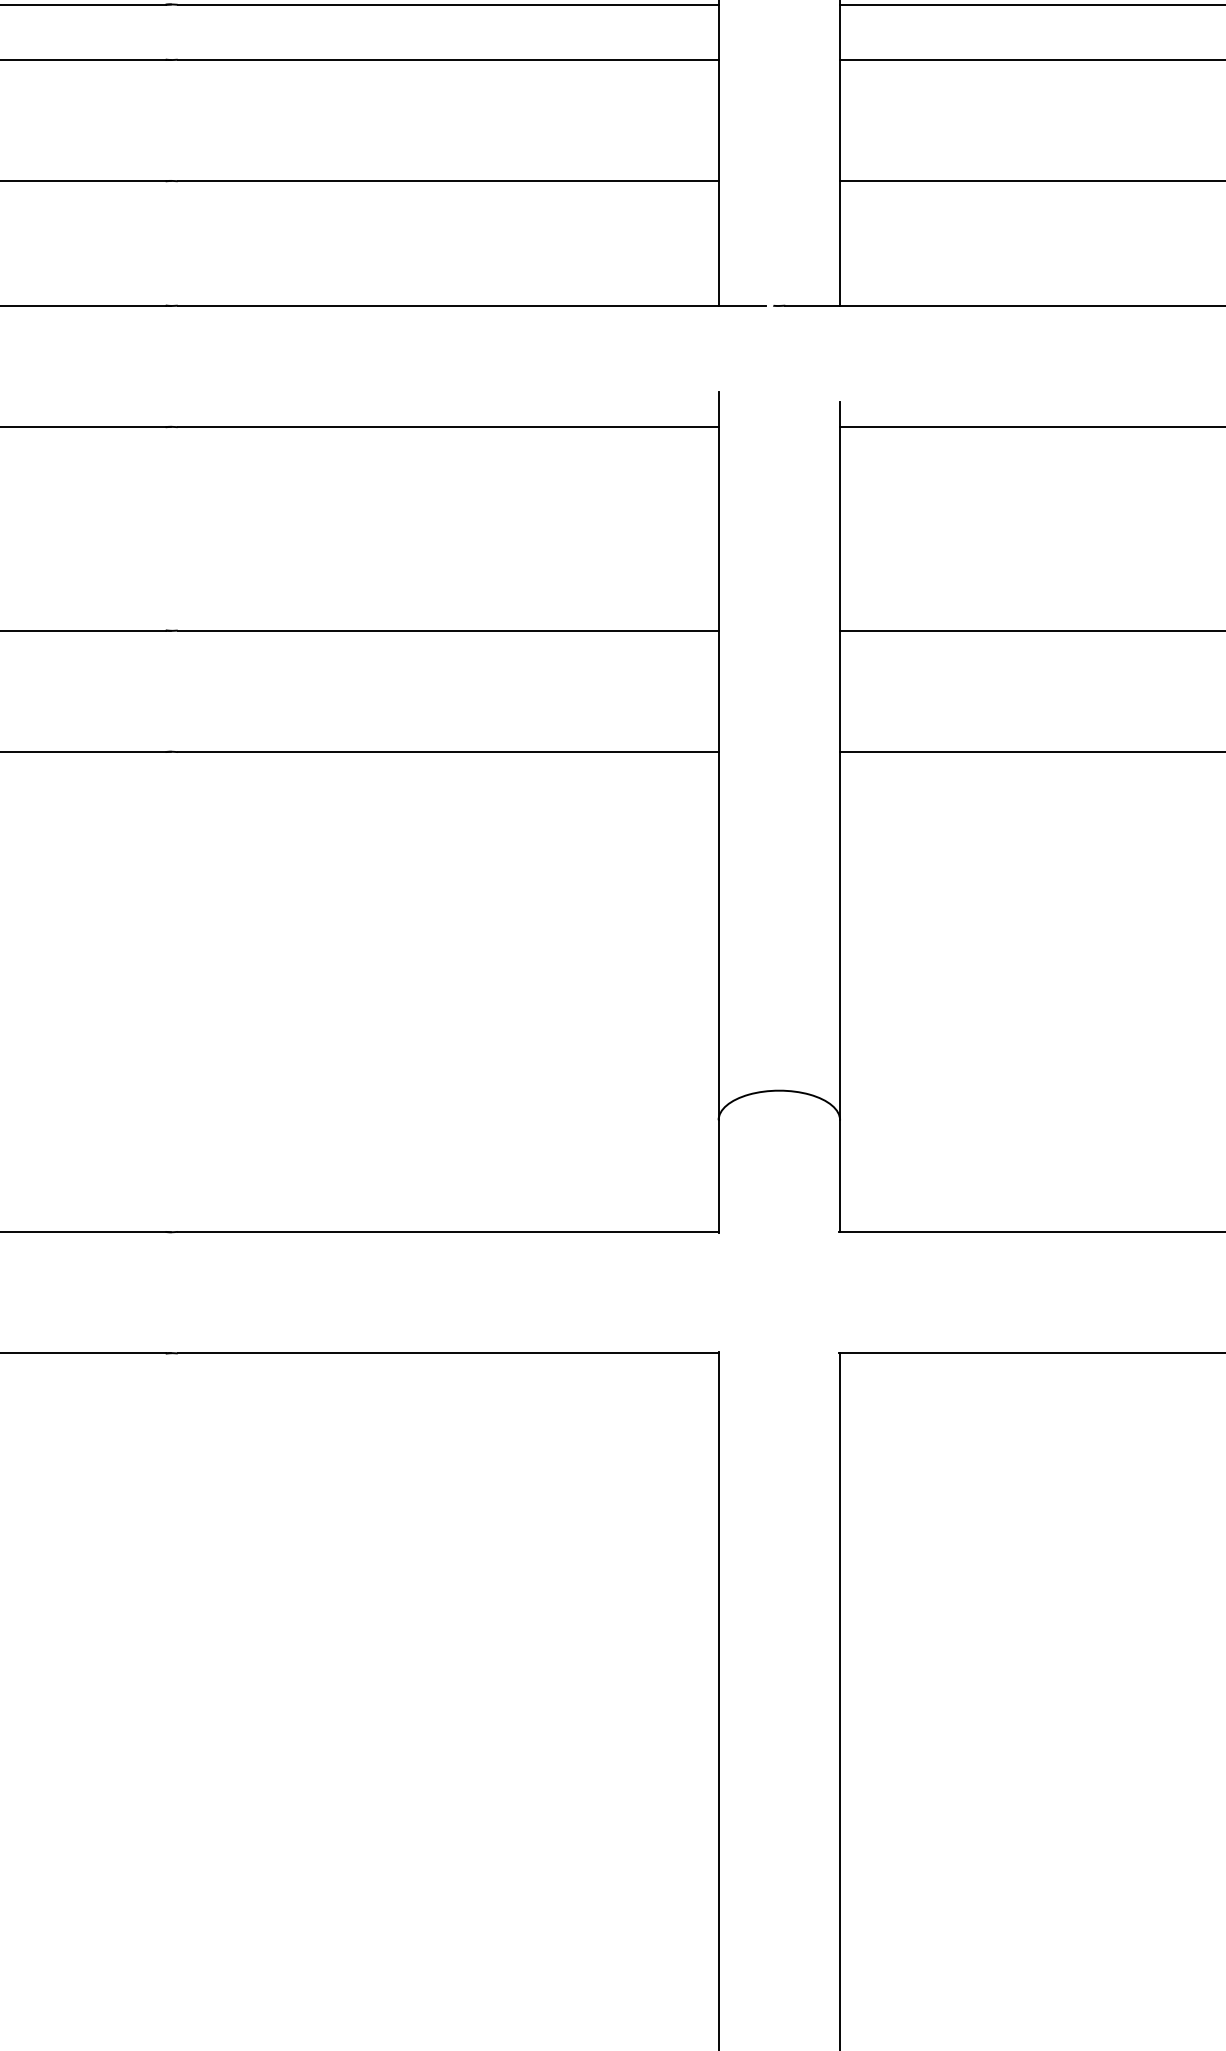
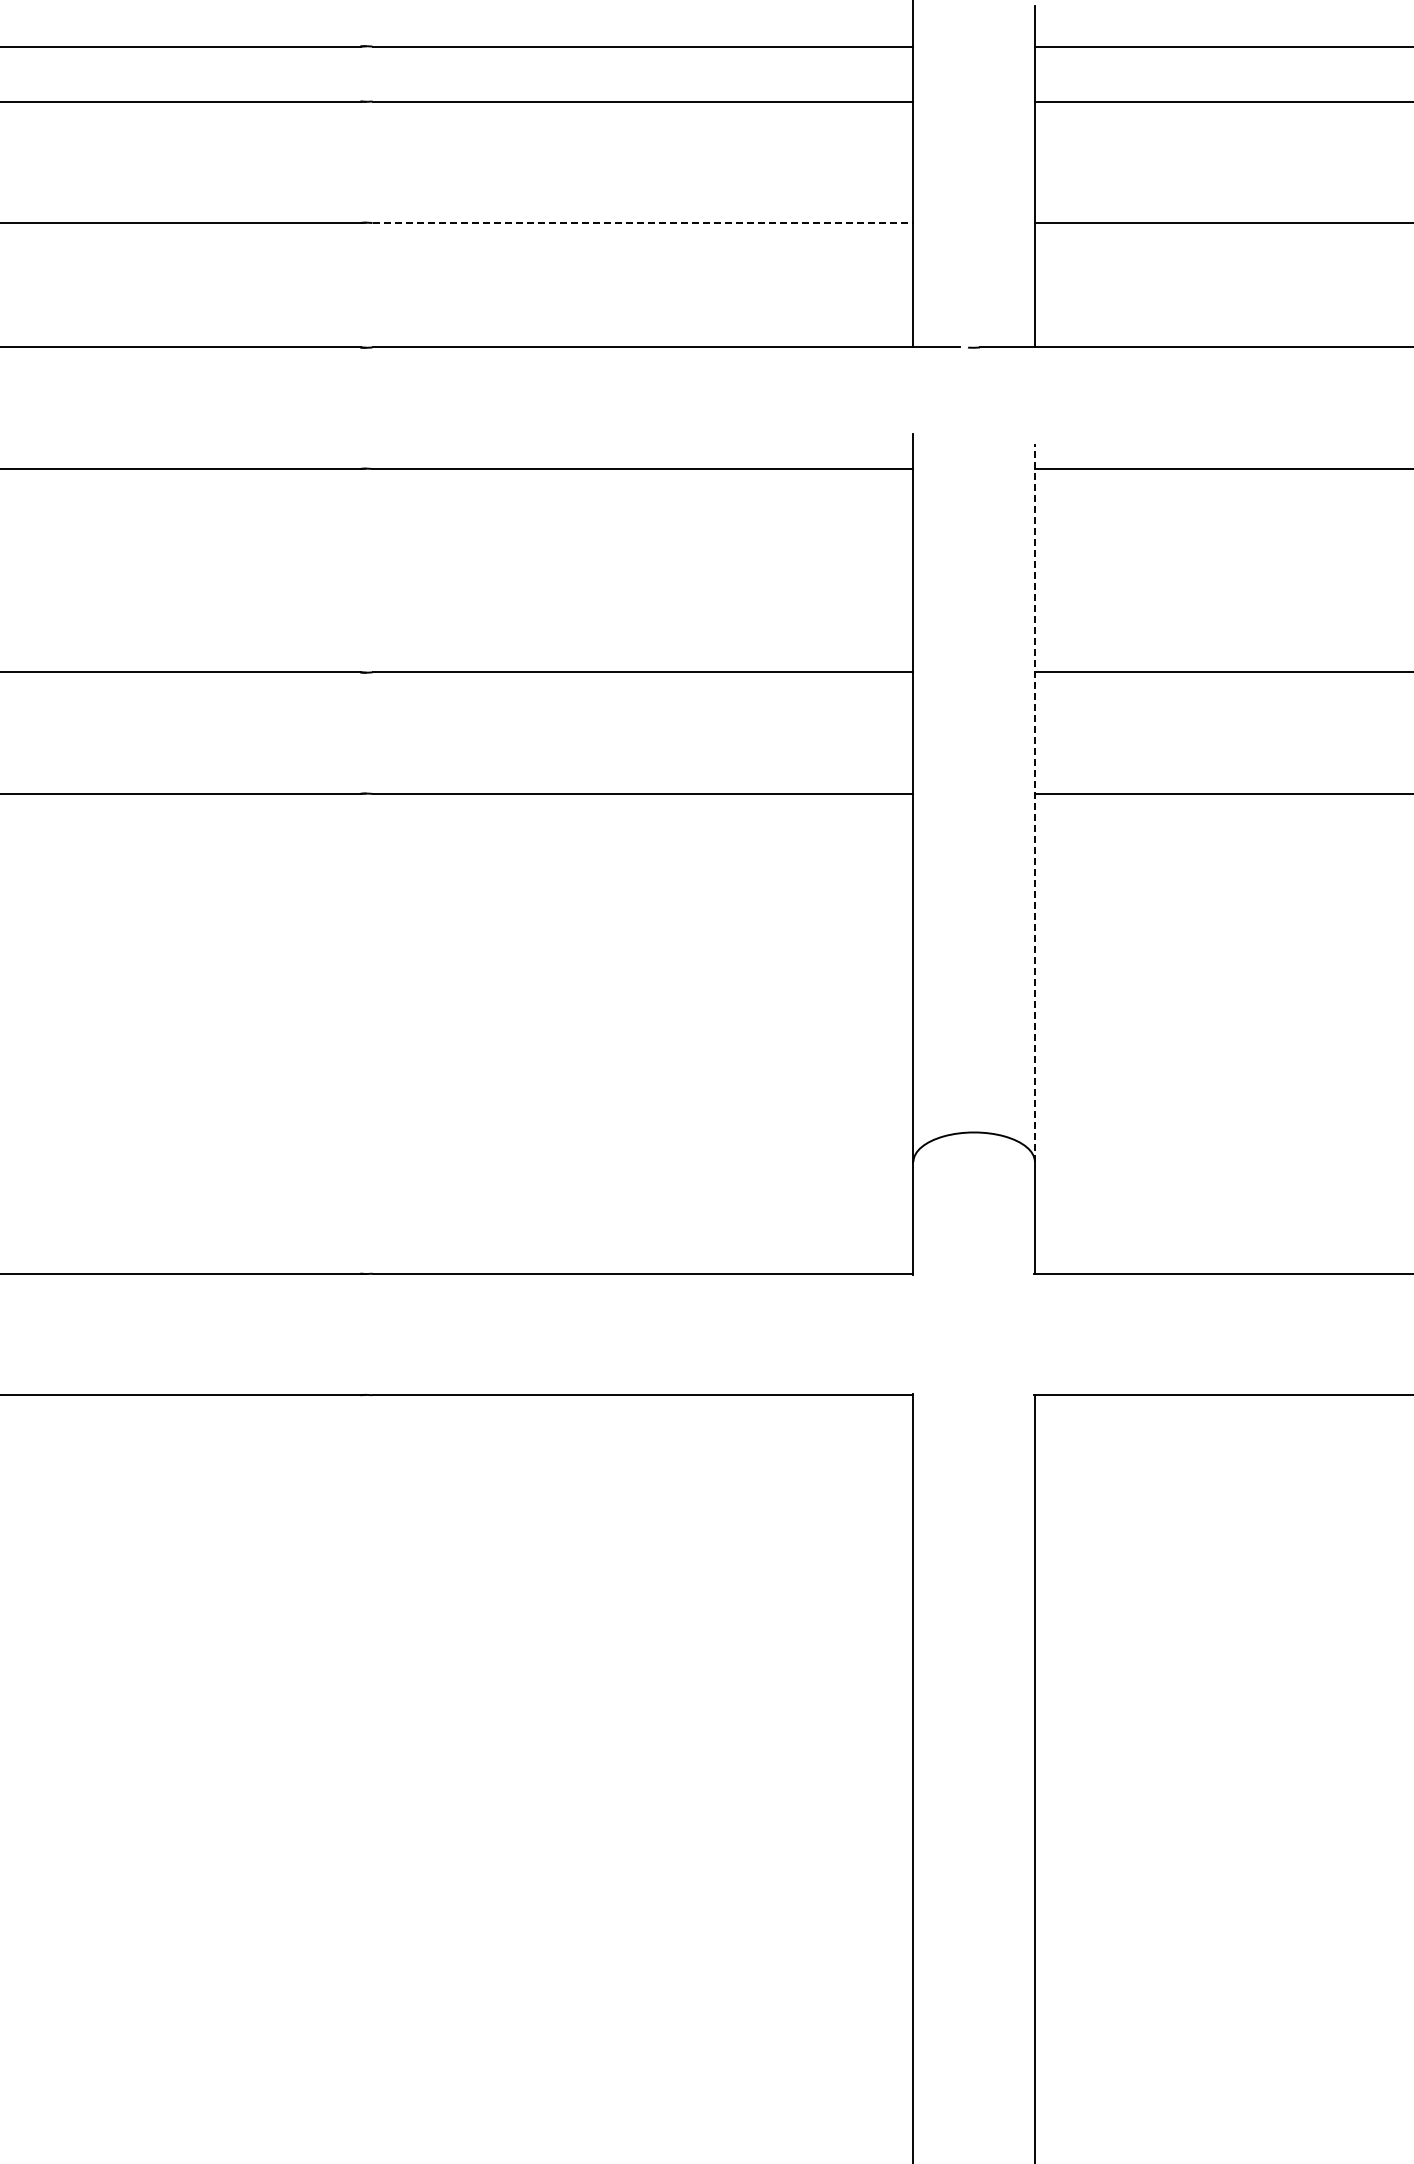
line: (448, 181) -> (643, 223), solid -> dashed
line: (839, 760) -> (1034, 802), solid -> dashed

